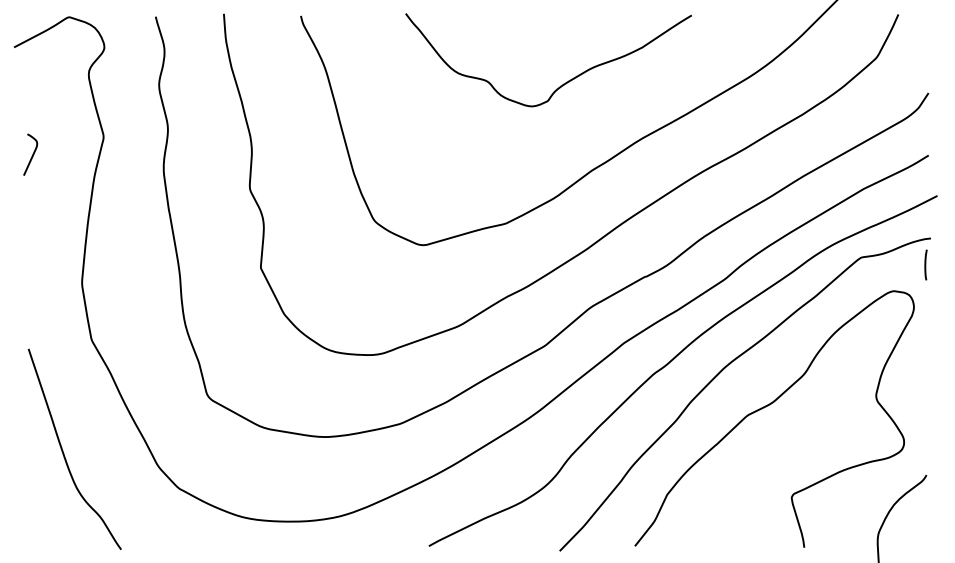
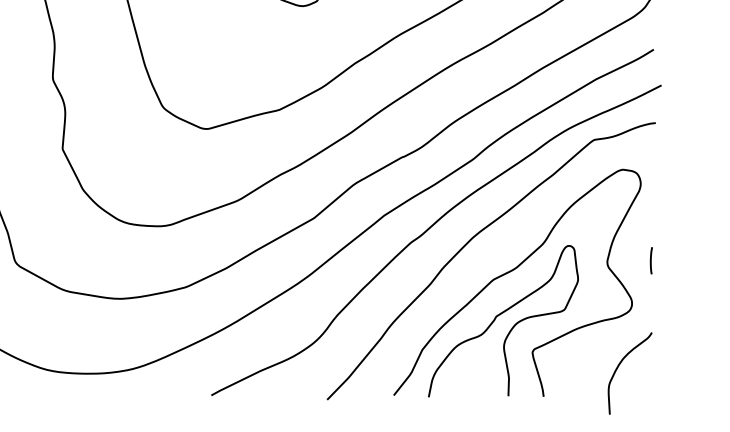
line: (925, 264) -> (650, 260), moved
curve: (755, 455) -> (500, 315), added

